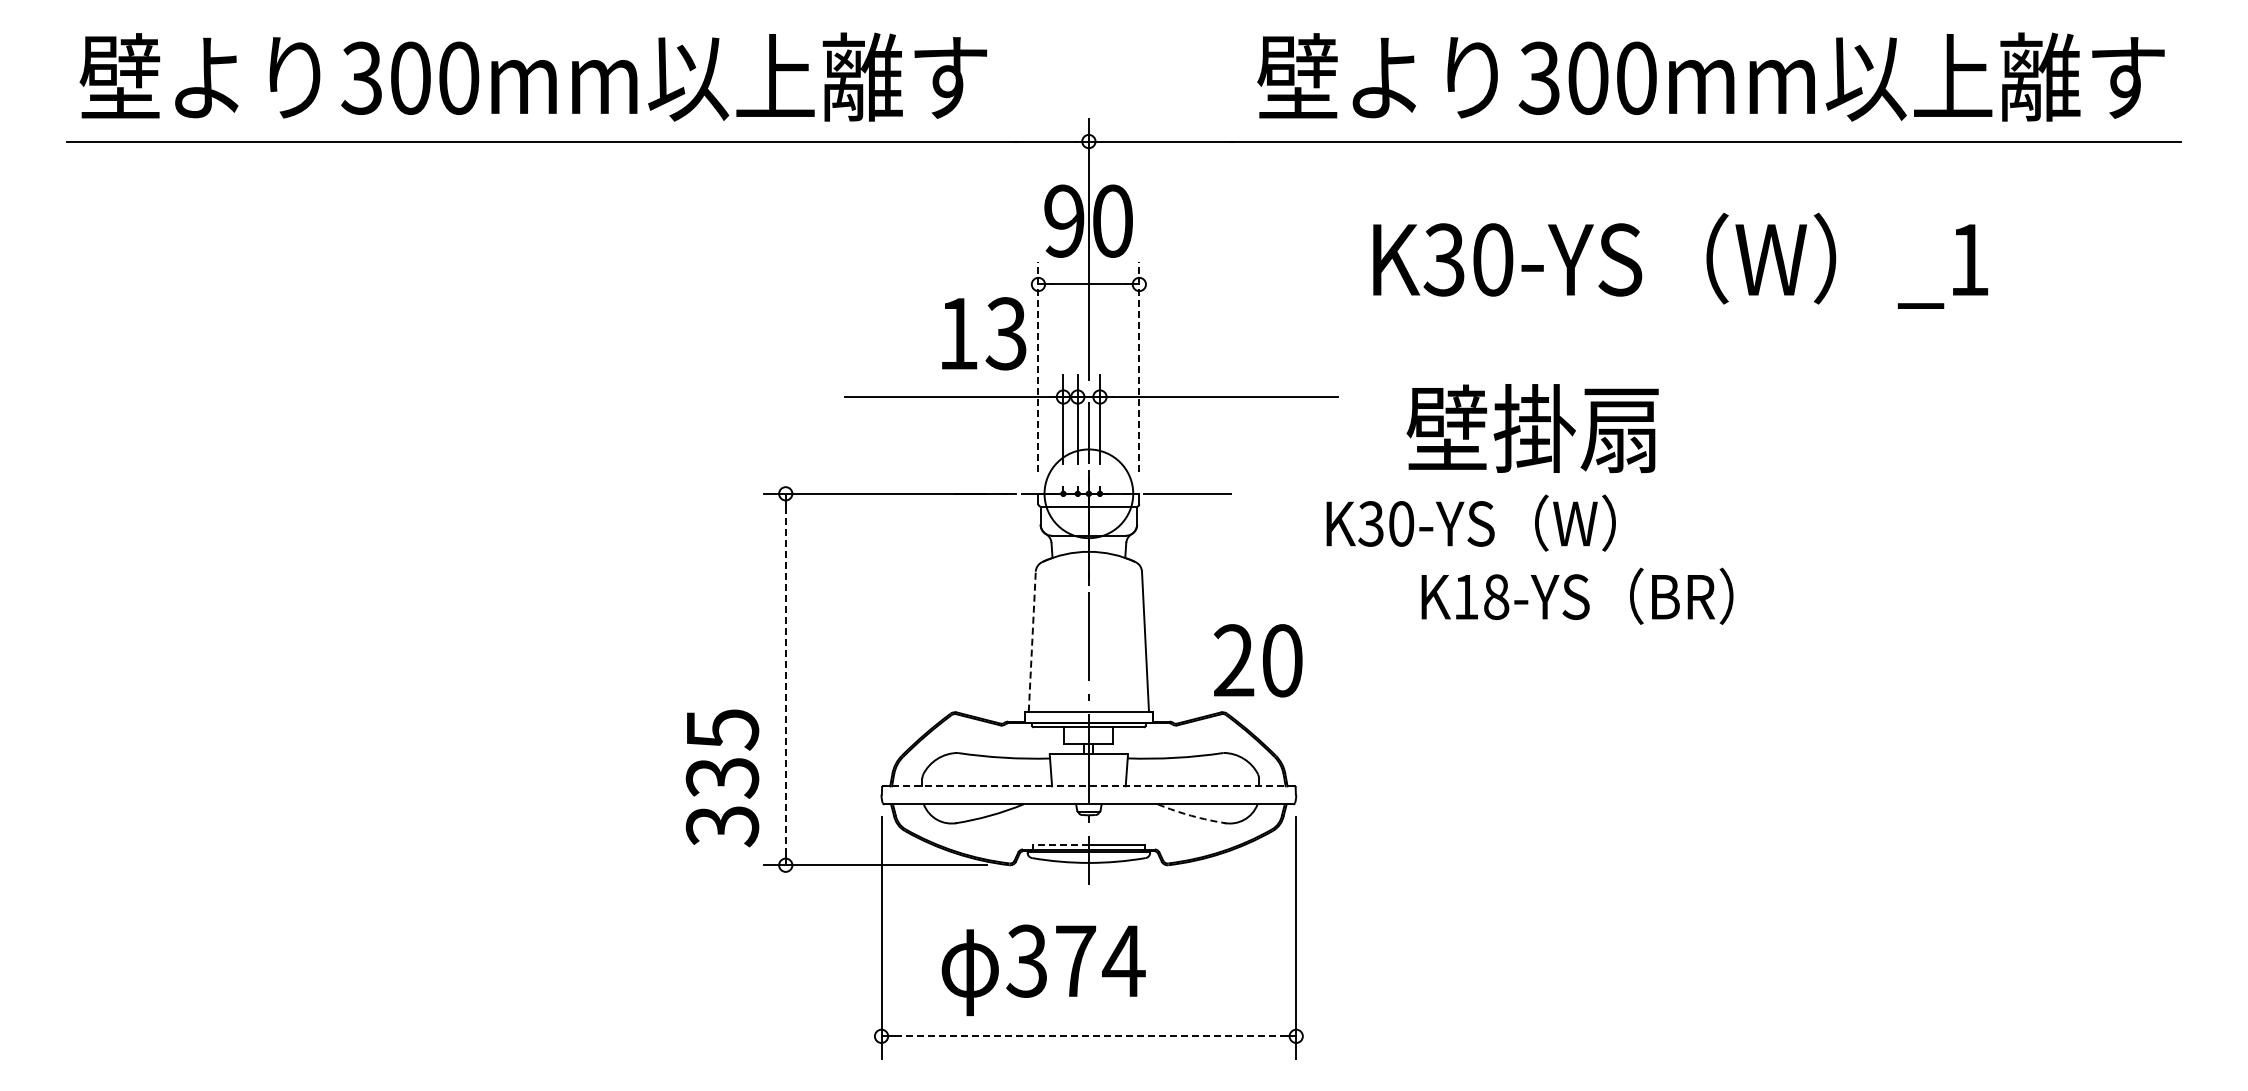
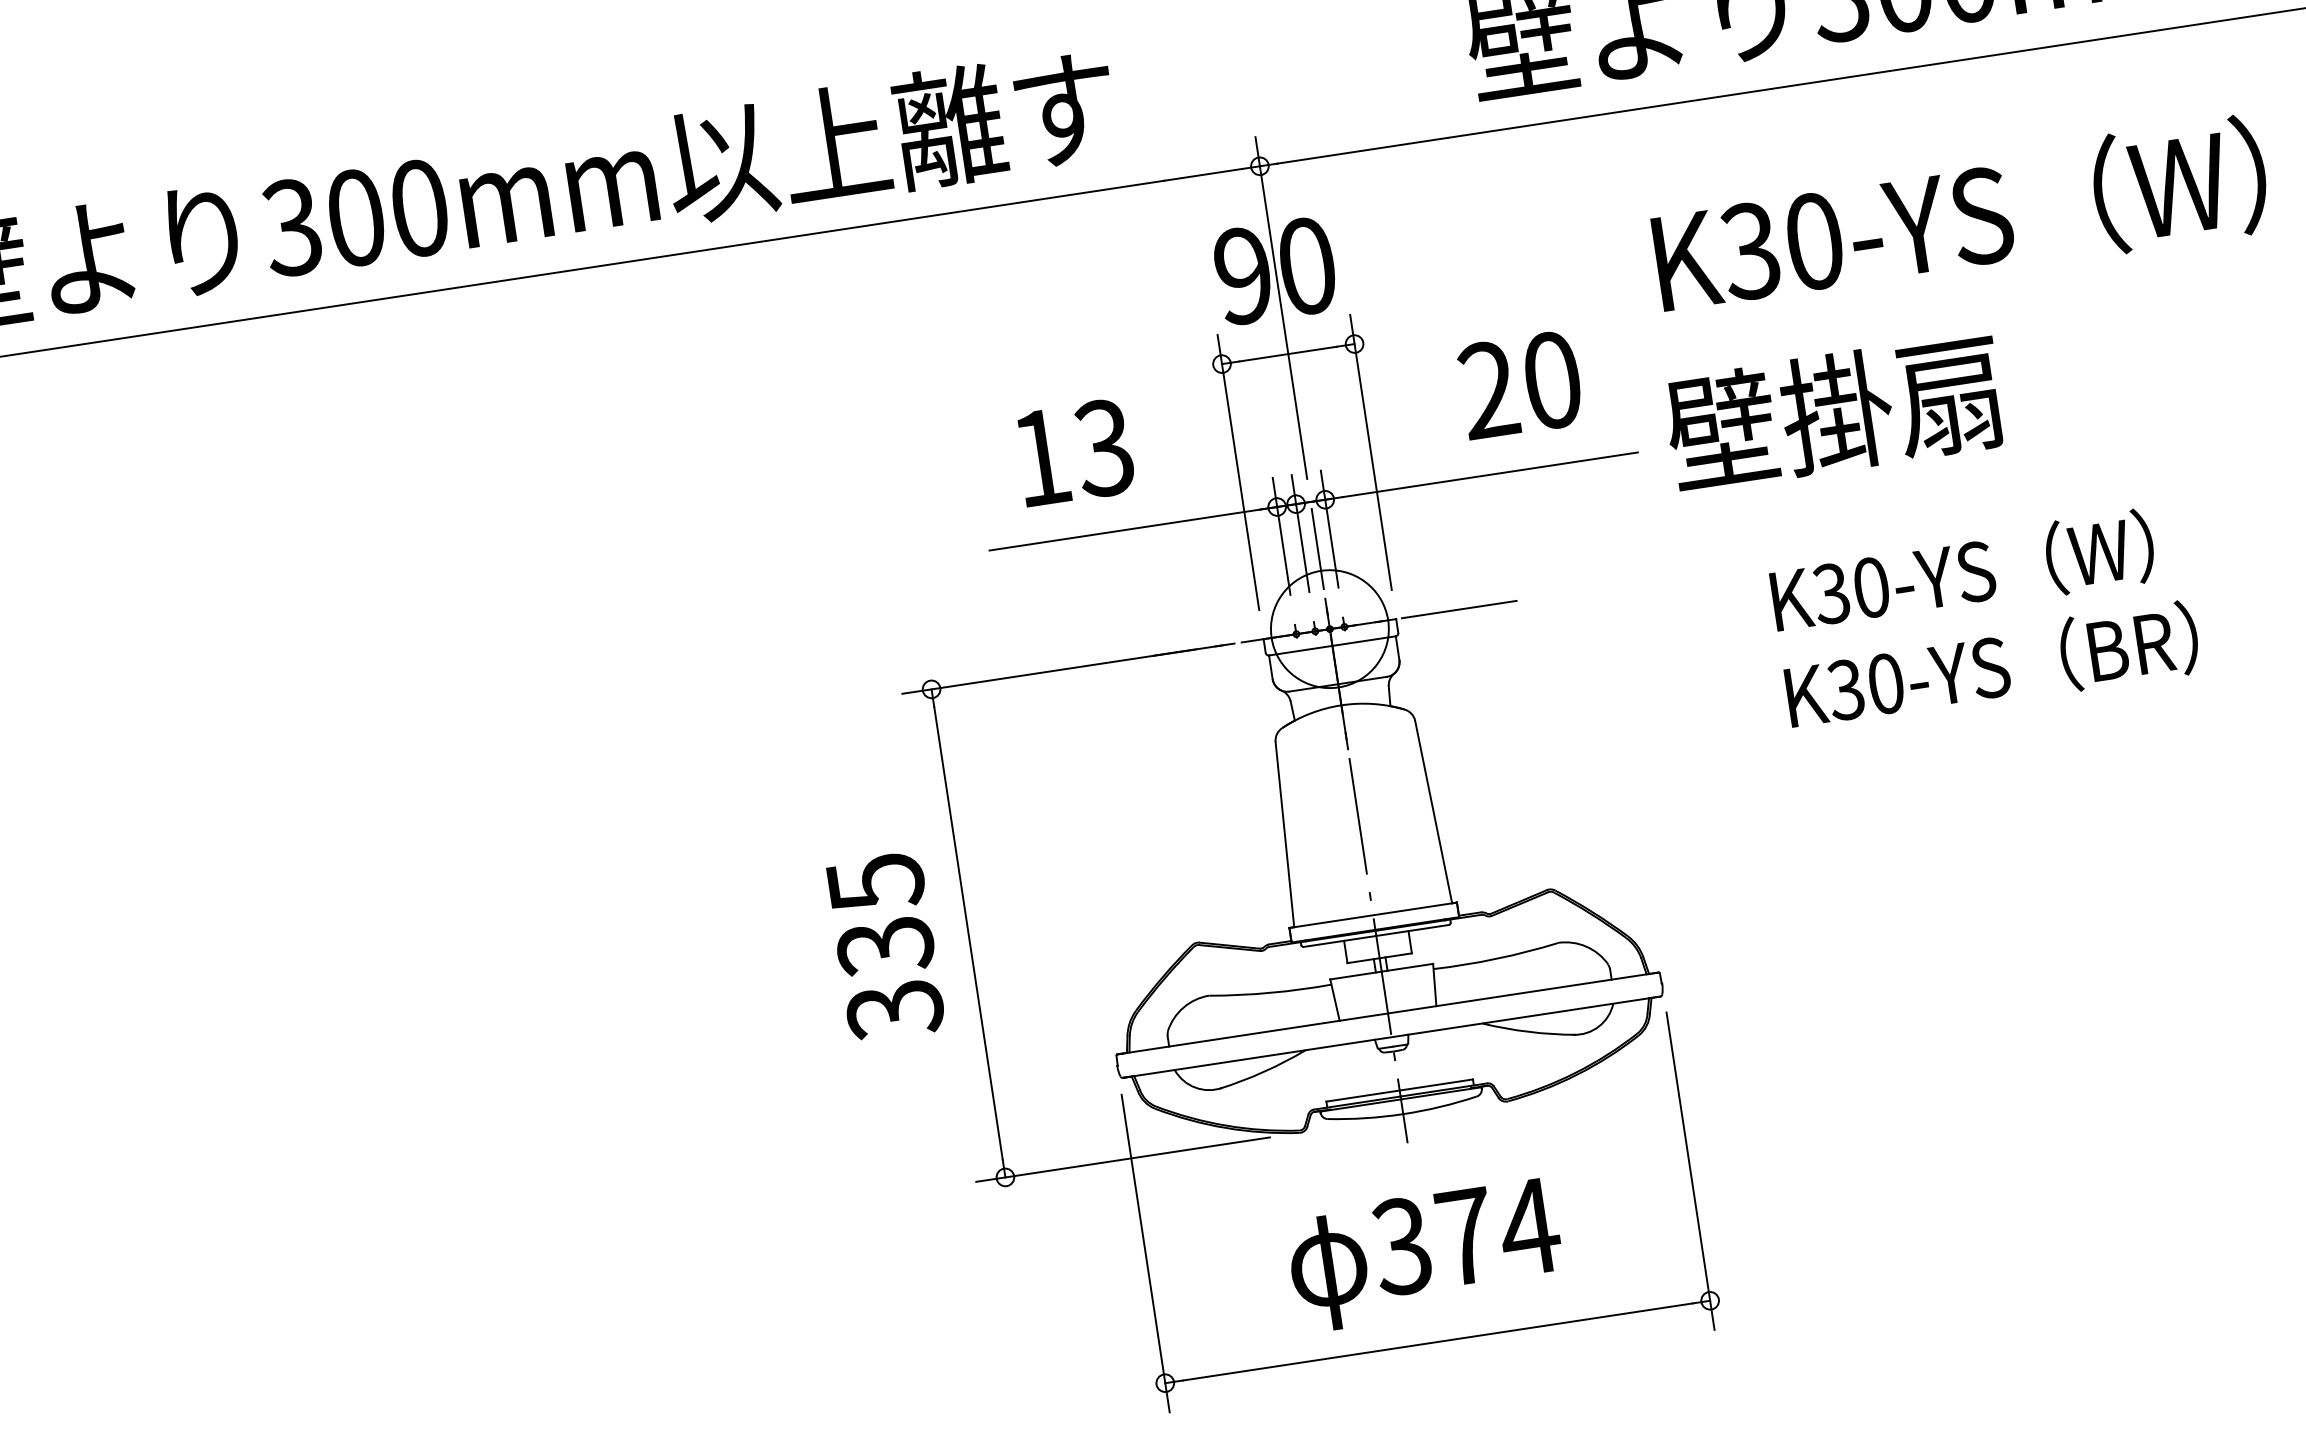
text: (984, 333) -> (1075, 452), moved
line: (1038, 366) -> (1238, 471), dashed -> solid
line: (1139, 366) -> (1371, 451), dashed -> solid
text: (1532, 428) -> (1834, 412), moved
text: (1470, 522) -> (1961, 572), moved
text: (1481, 597) -> (1866, 687), K18-YS -> K30-YS
line: (1032, 641) -> (1285, 834), dashed -> solid
text: (1257, 660) -> (1519, 384), moved
line: (785, 680) -> (968, 934), dashed -> solid
text: (722, 778) -> (885, 947), moved
line: (1088, 786) -> (1387, 1013), dashed -> solid
arc: (1191, 815) -> (1528, 1031), dashed -> solid
line: (1061, 844) -> (1363, 1095), dashed -> solid
text: (1043, 970) -> (1425, 1255), moved
line: (1089, 1036) -> (1438, 1342), dashed -> solid

